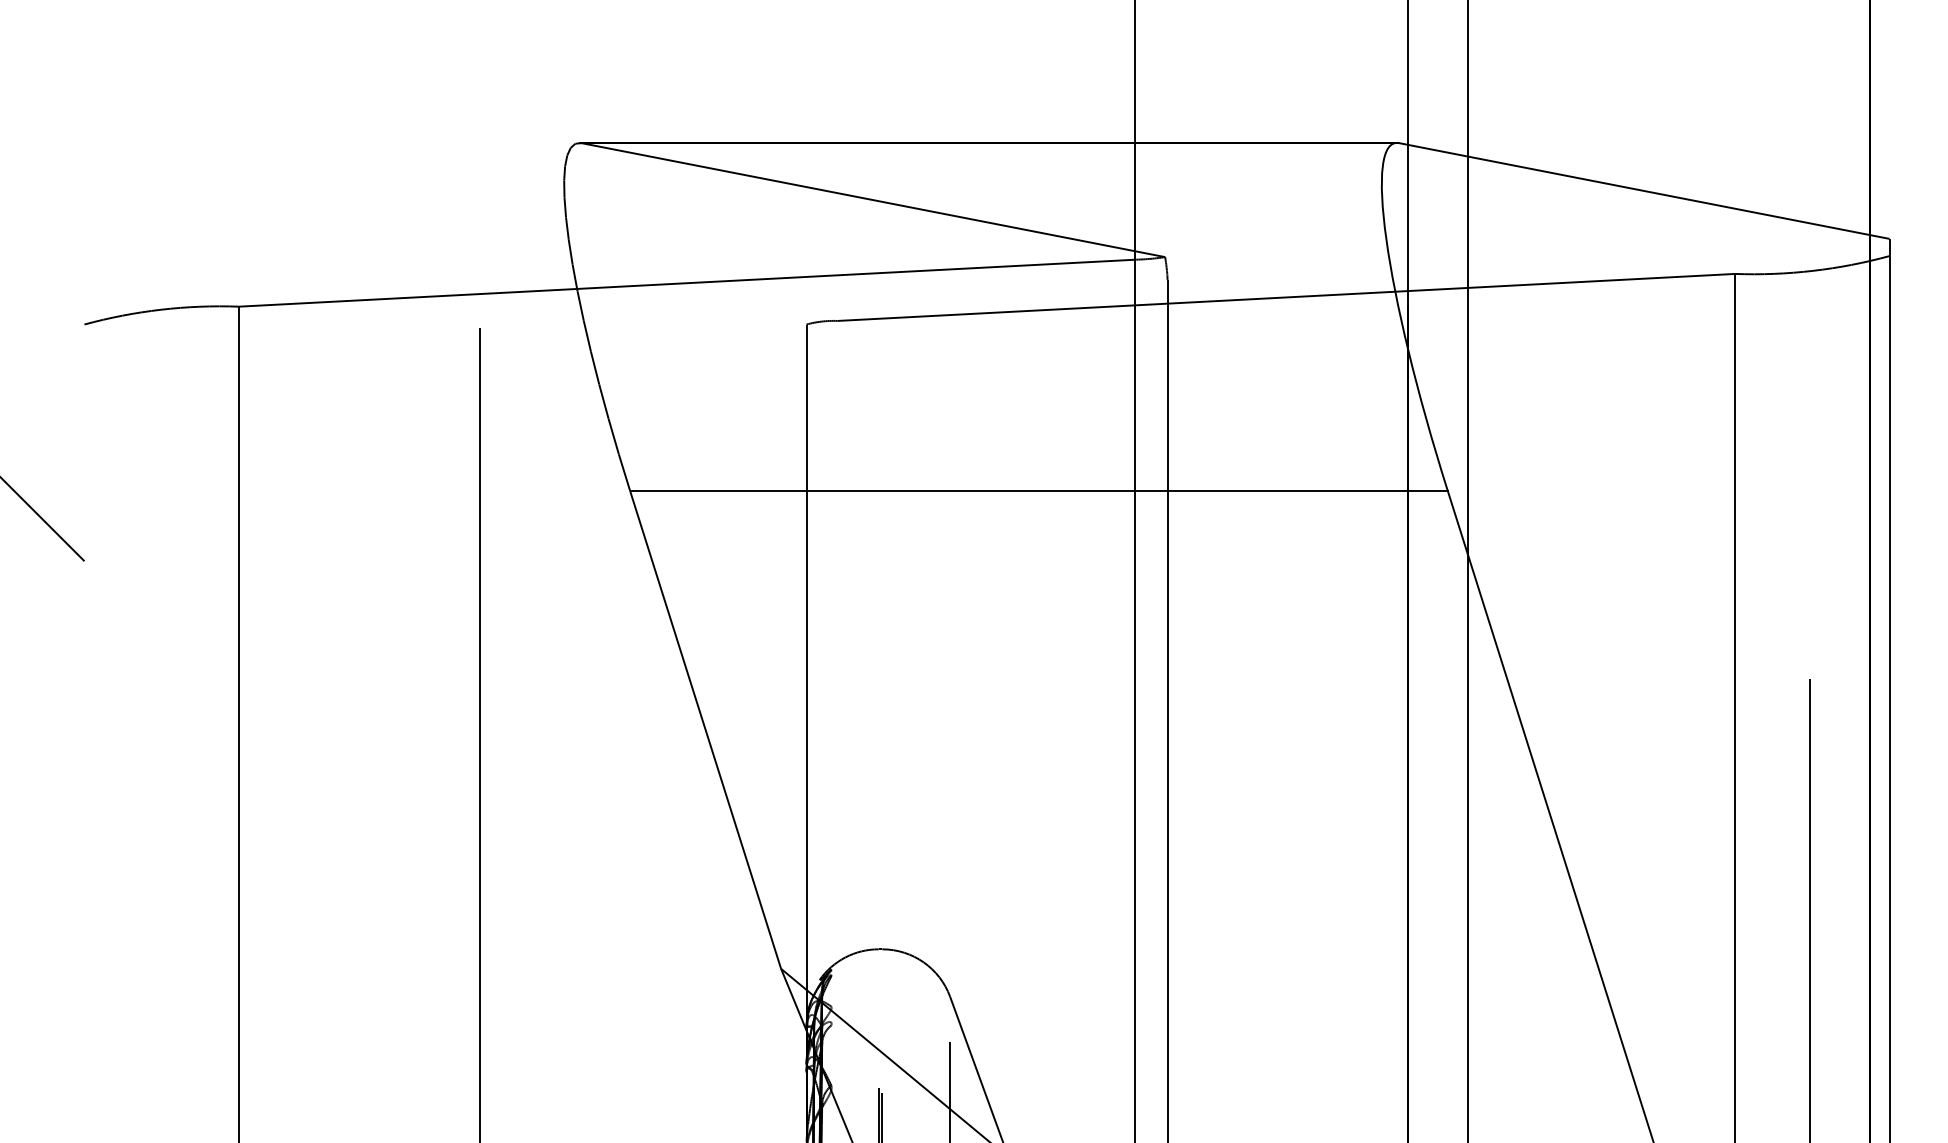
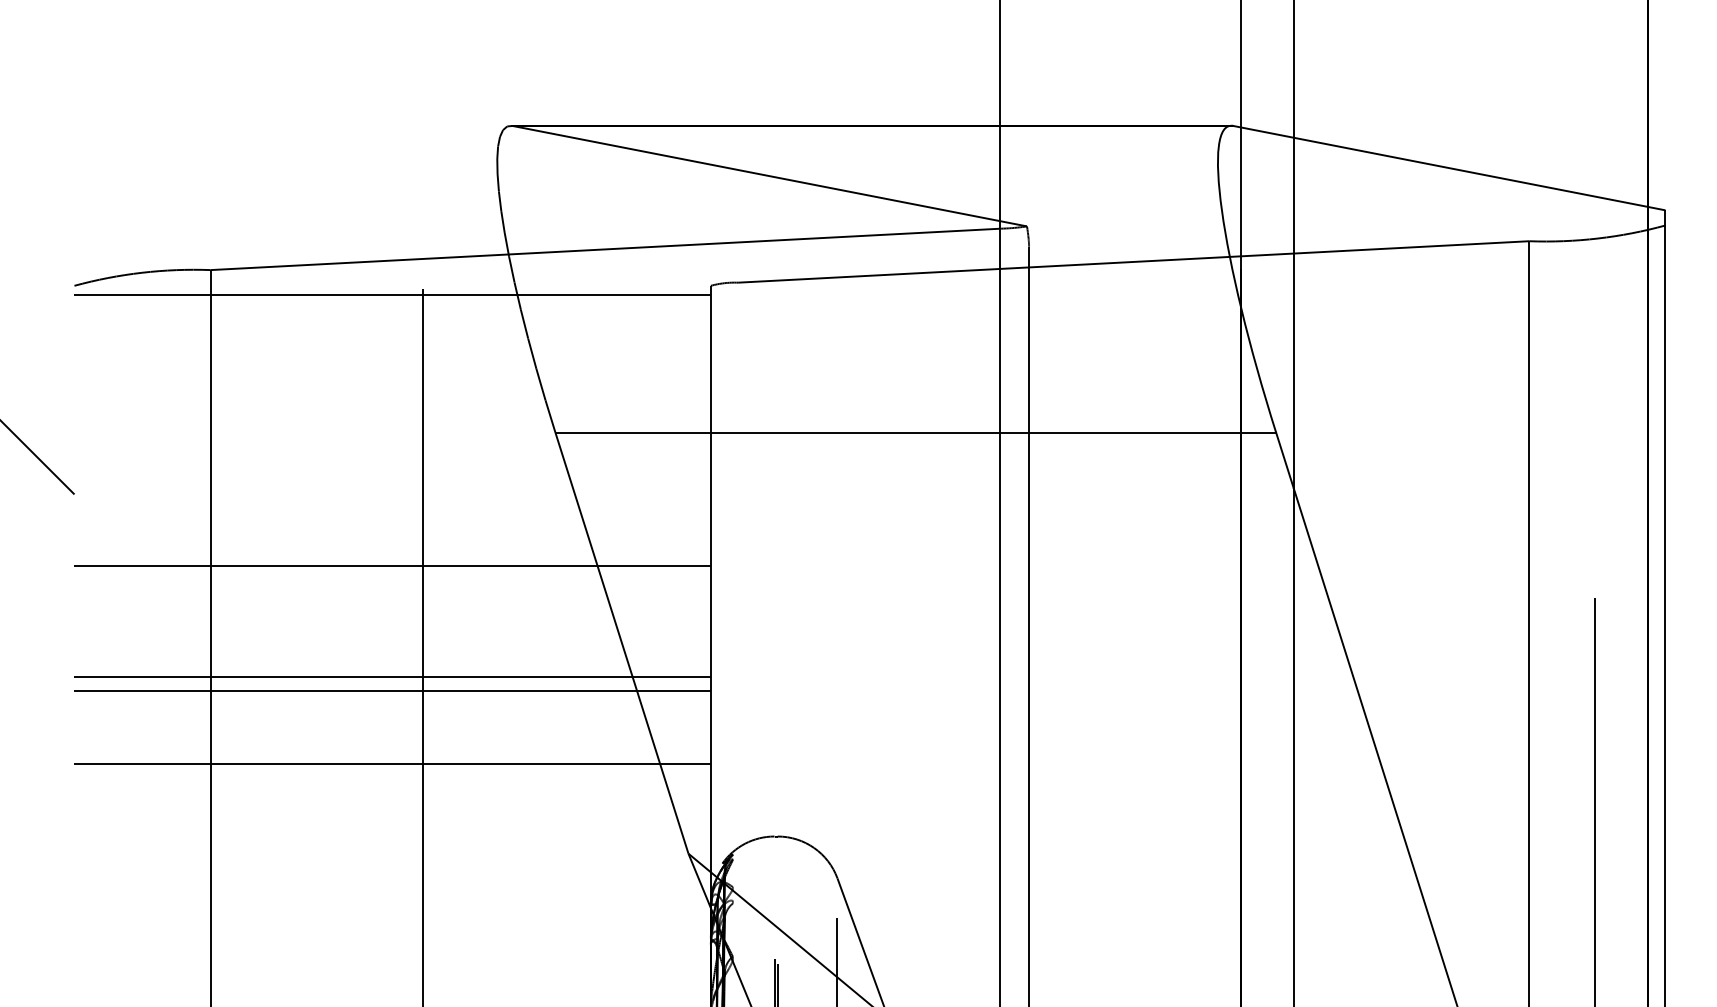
line: (445, 334) -> (392, 294), added
line: (445, 642) -> (392, 566), added
line: (445, 768) -> (392, 677), added
line: (445, 783) -> (392, 690), added
line: (445, 866) -> (392, 763), added

